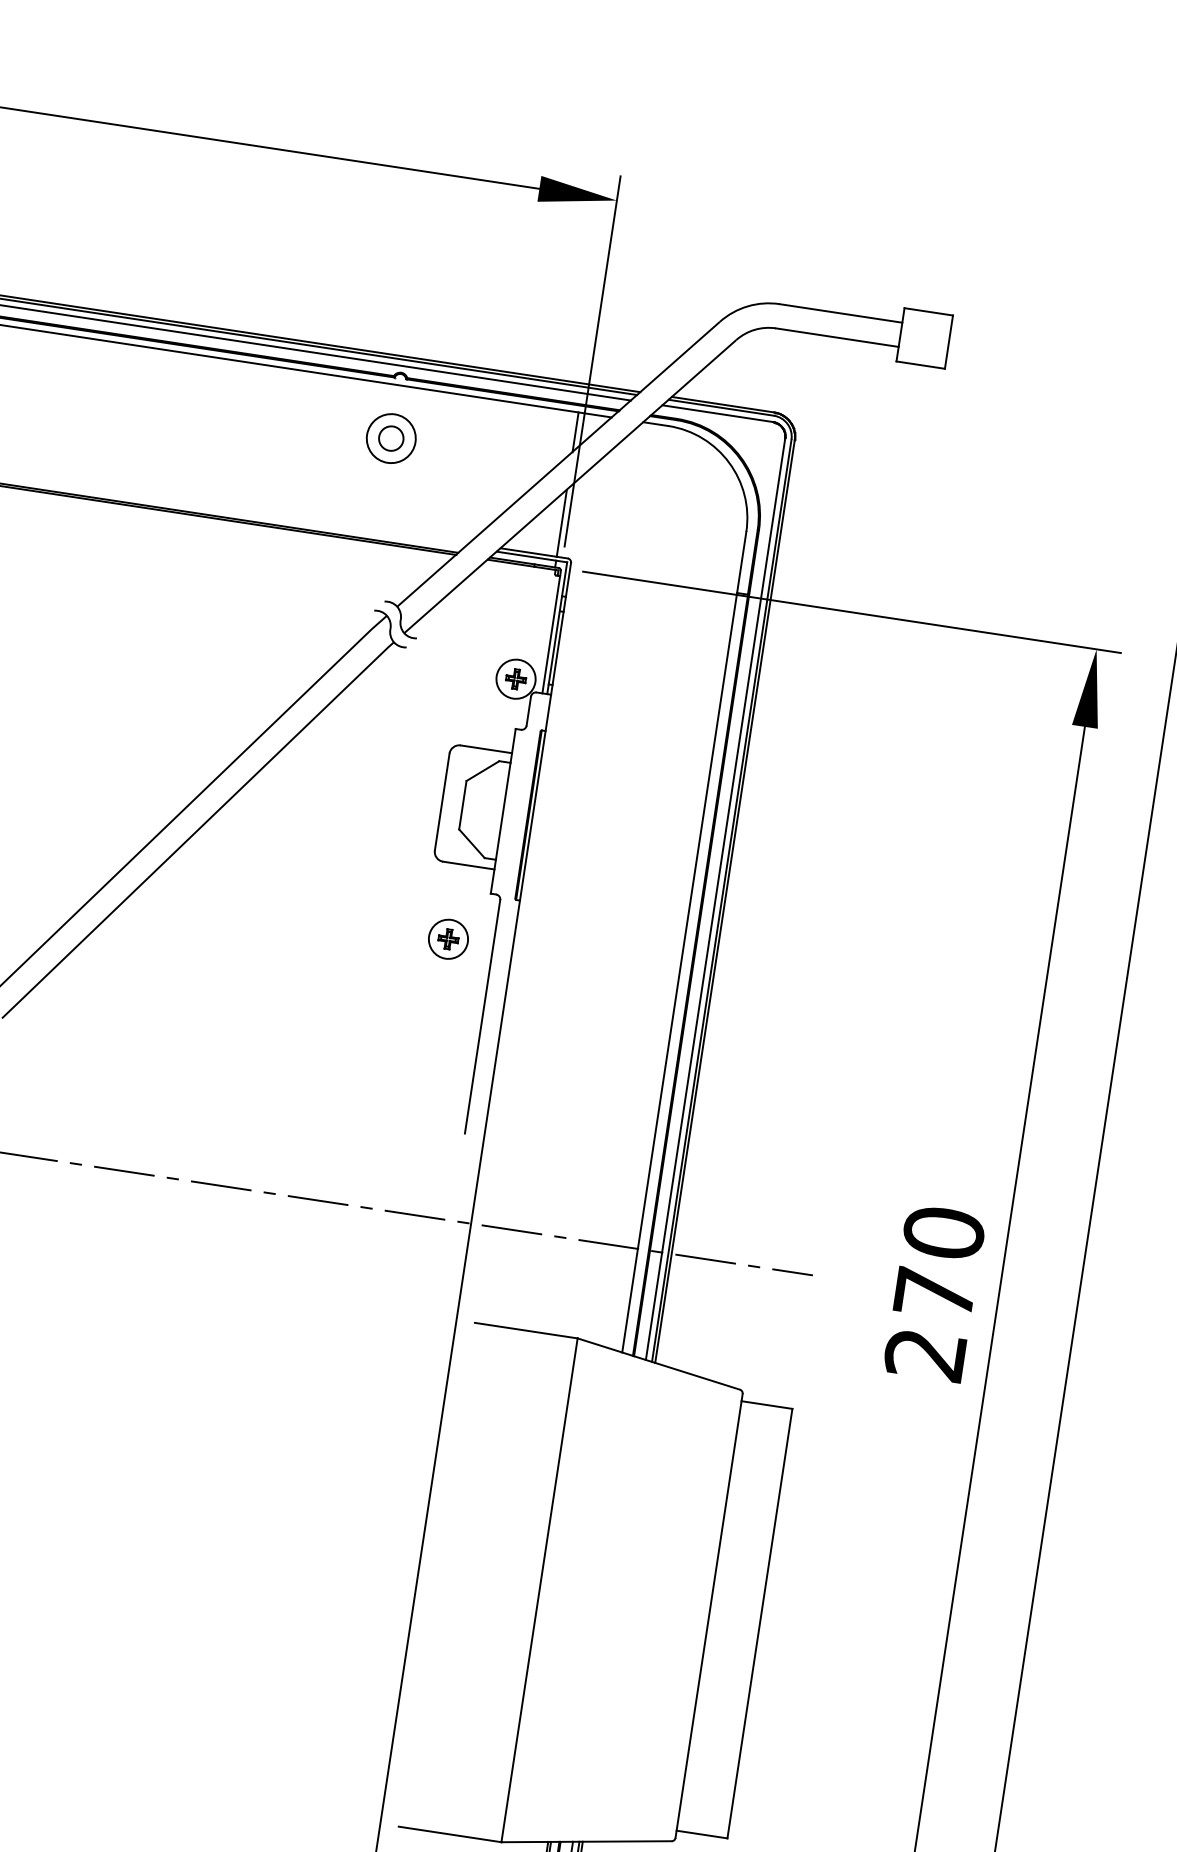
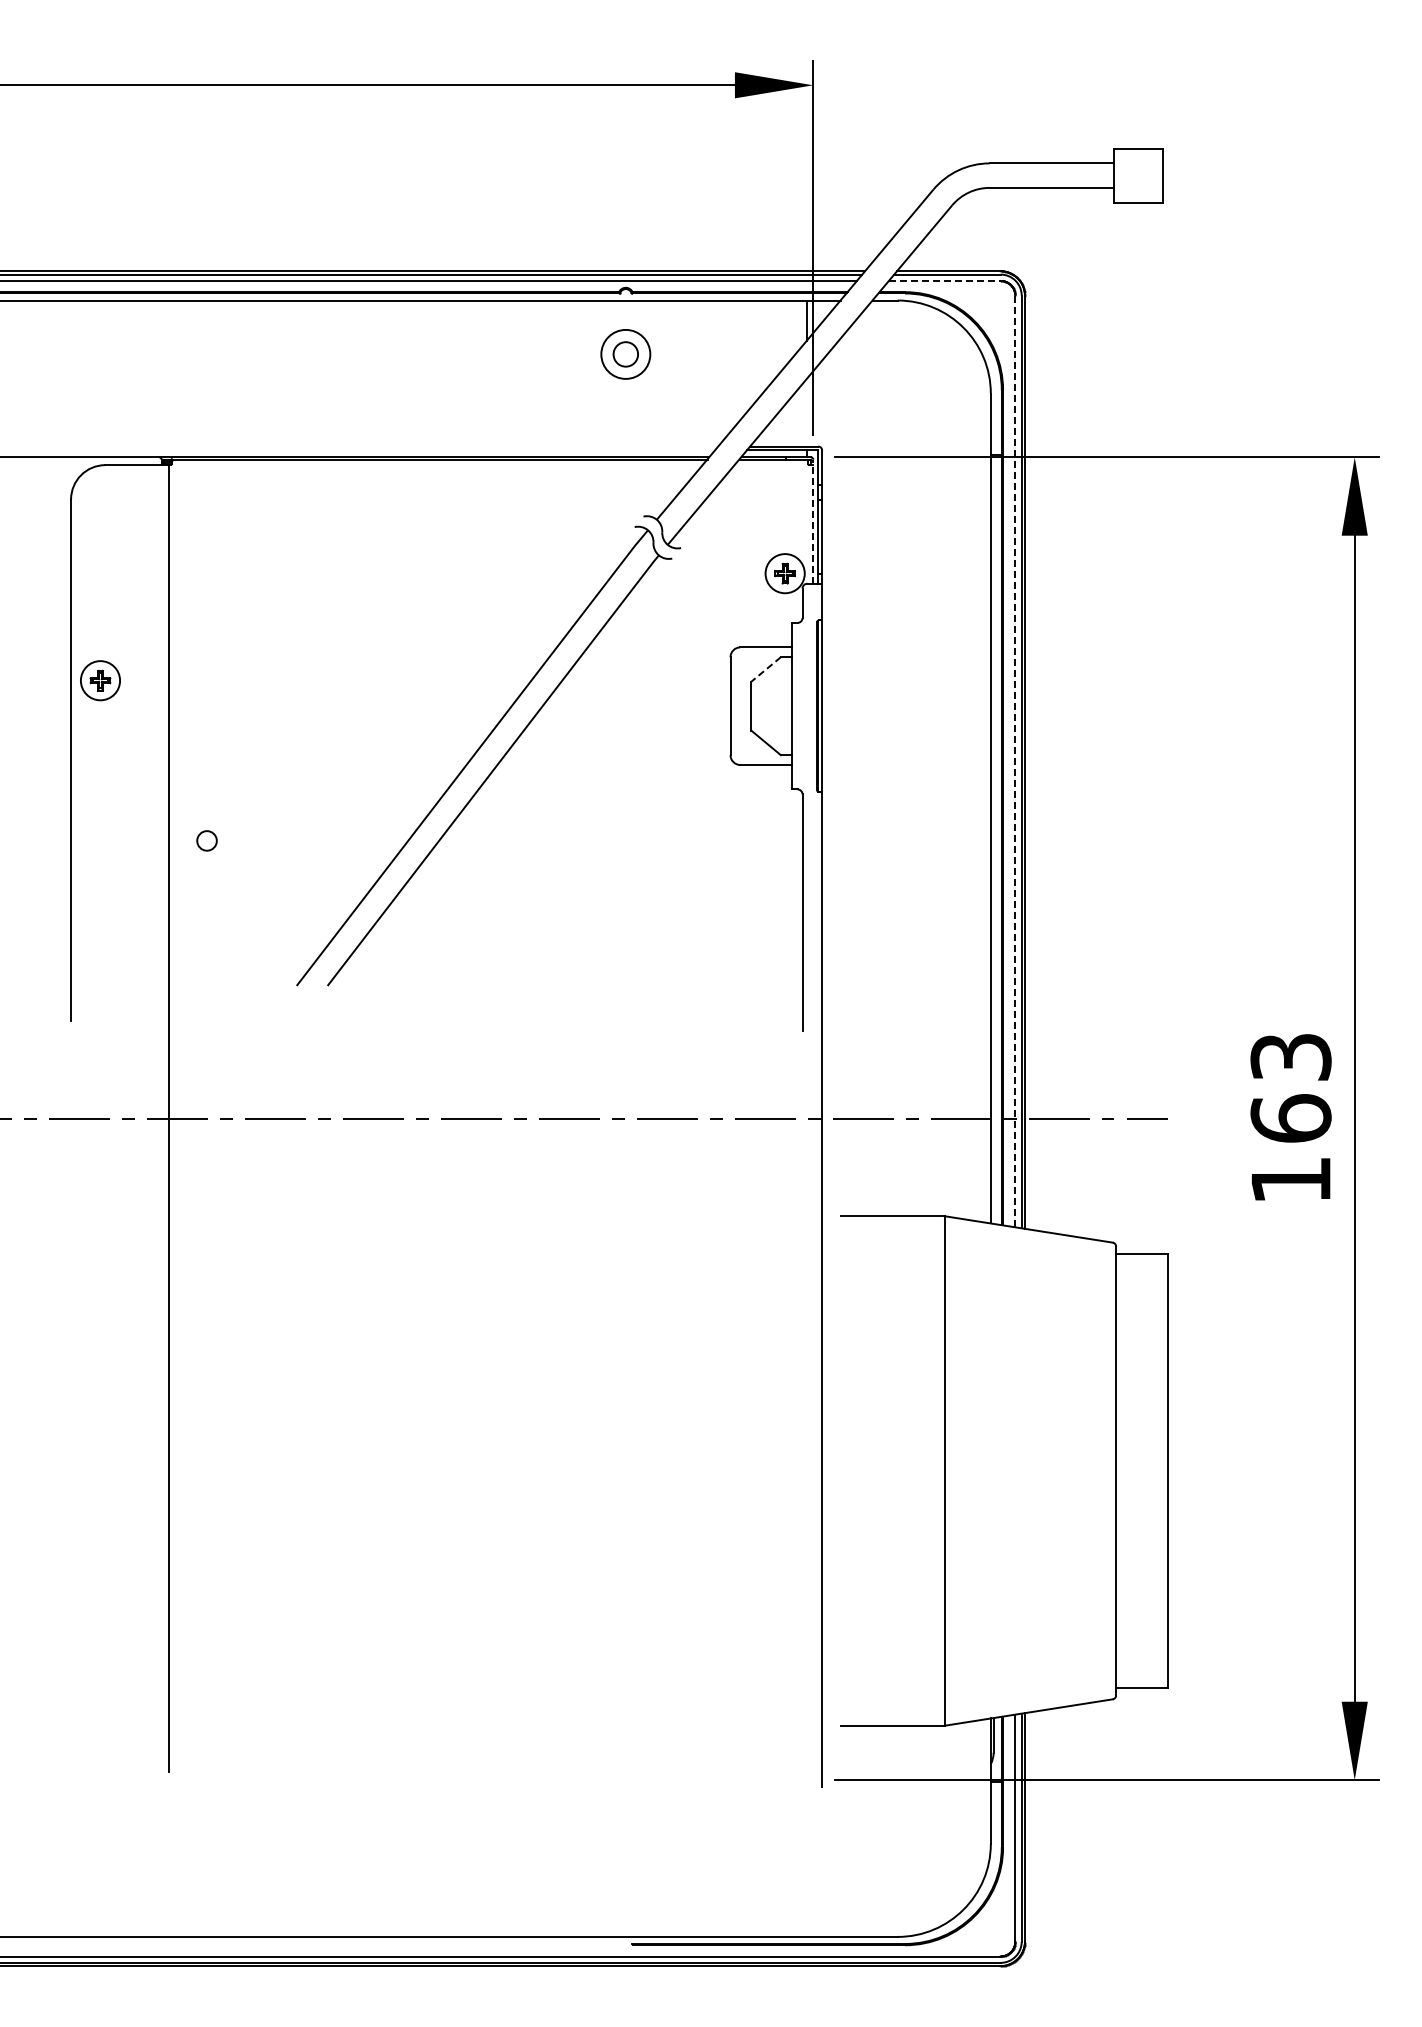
line: (717, 413) -> (944, 280), solid -> dashed
line: (562, 523) -> (807, 412), removed
line: (551, 631) -> (813, 521), solid -> dashed
line: (482, 771) -> (765, 669), solid -> dashed
line: (715, 899) -> (1015, 761), solid -> dashed
part: (447, 938) -> (756, 840), removed
text: (934, 1292) -> (1290, 1117), 270 -> 163

